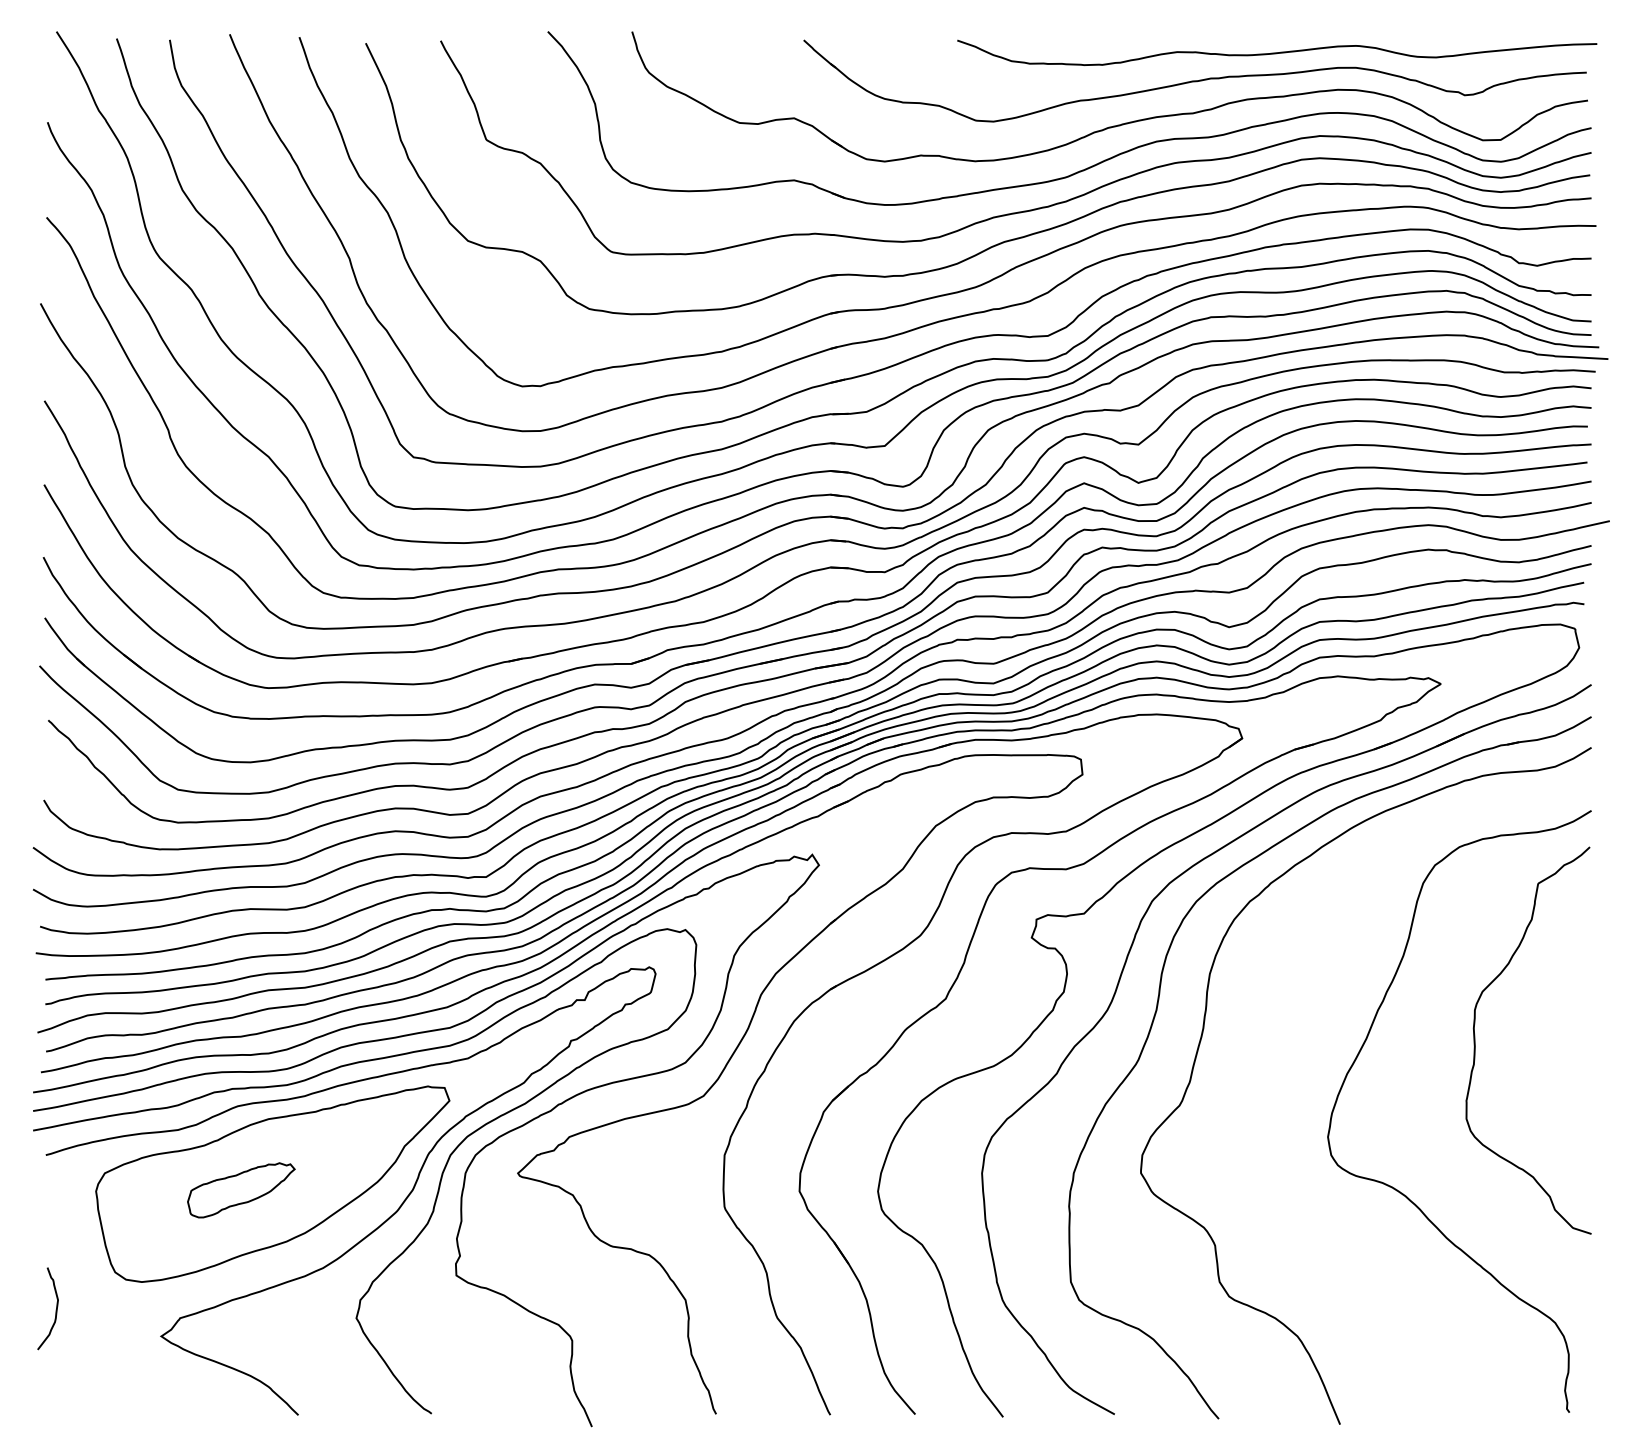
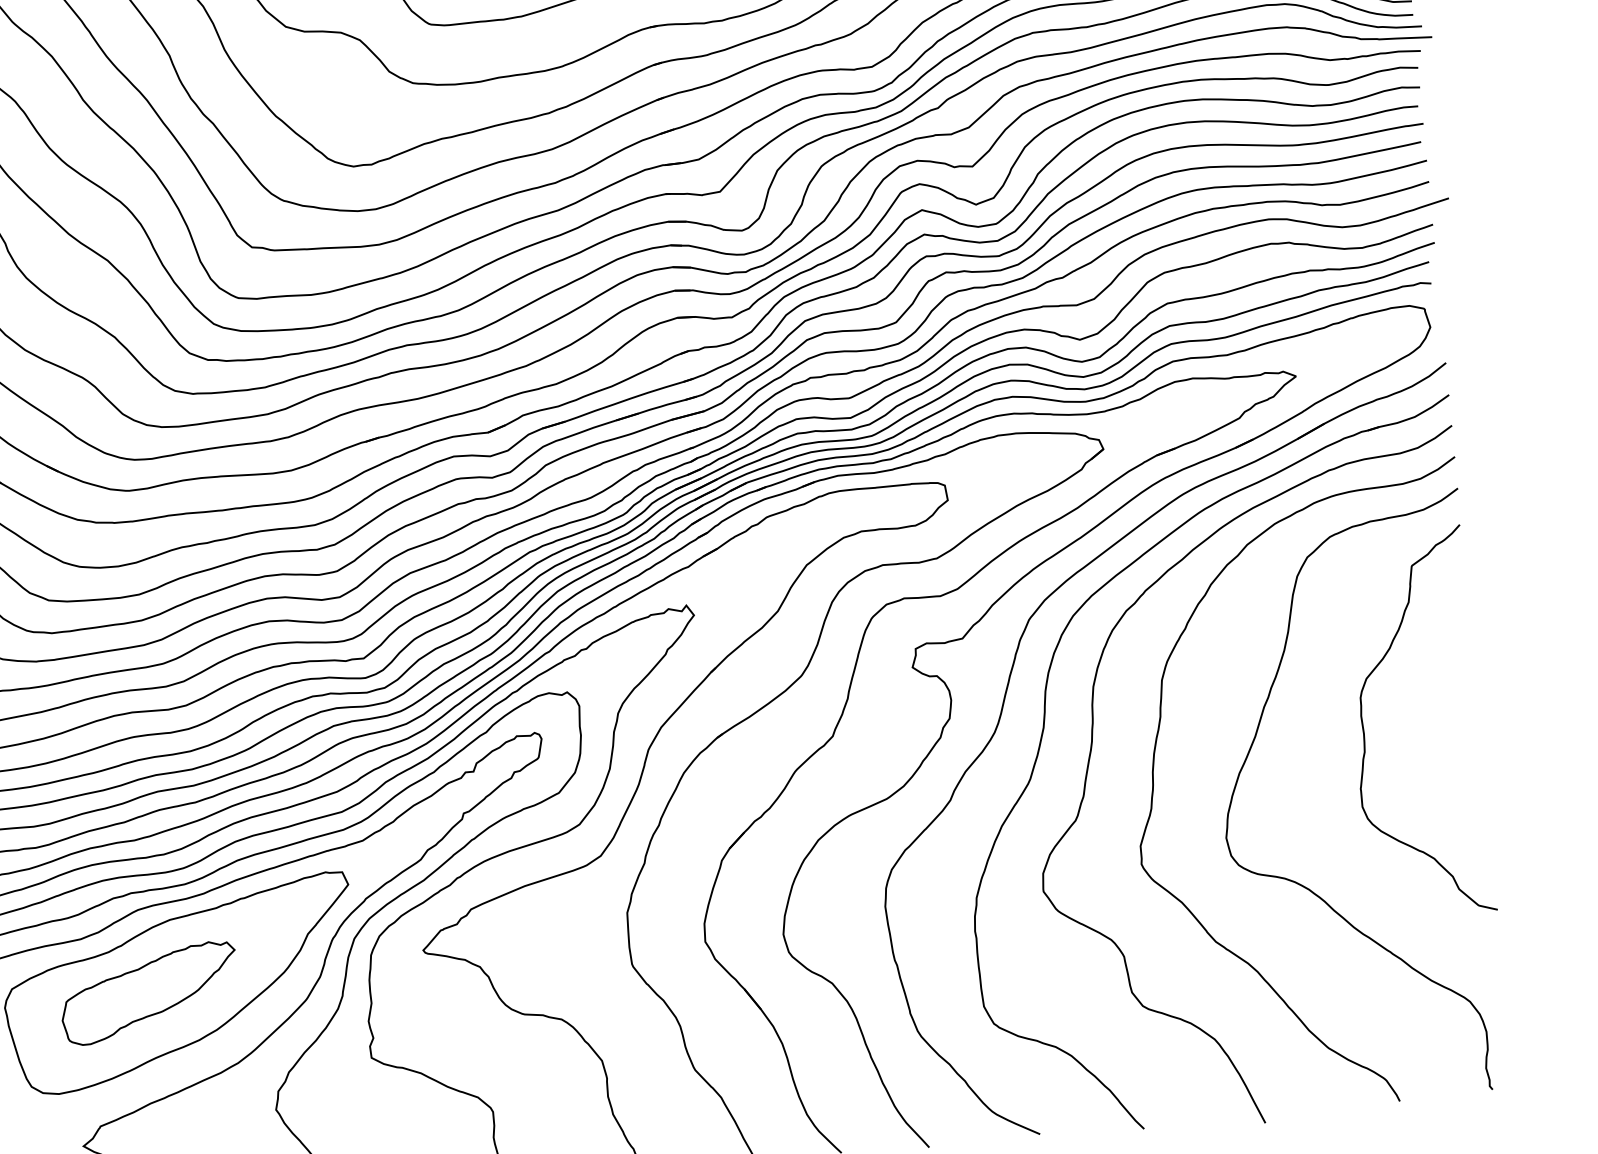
curve: (1261, 1076) -> (1154, 784), added
part: (241, 1190) -> (149, 993), size x1.67

